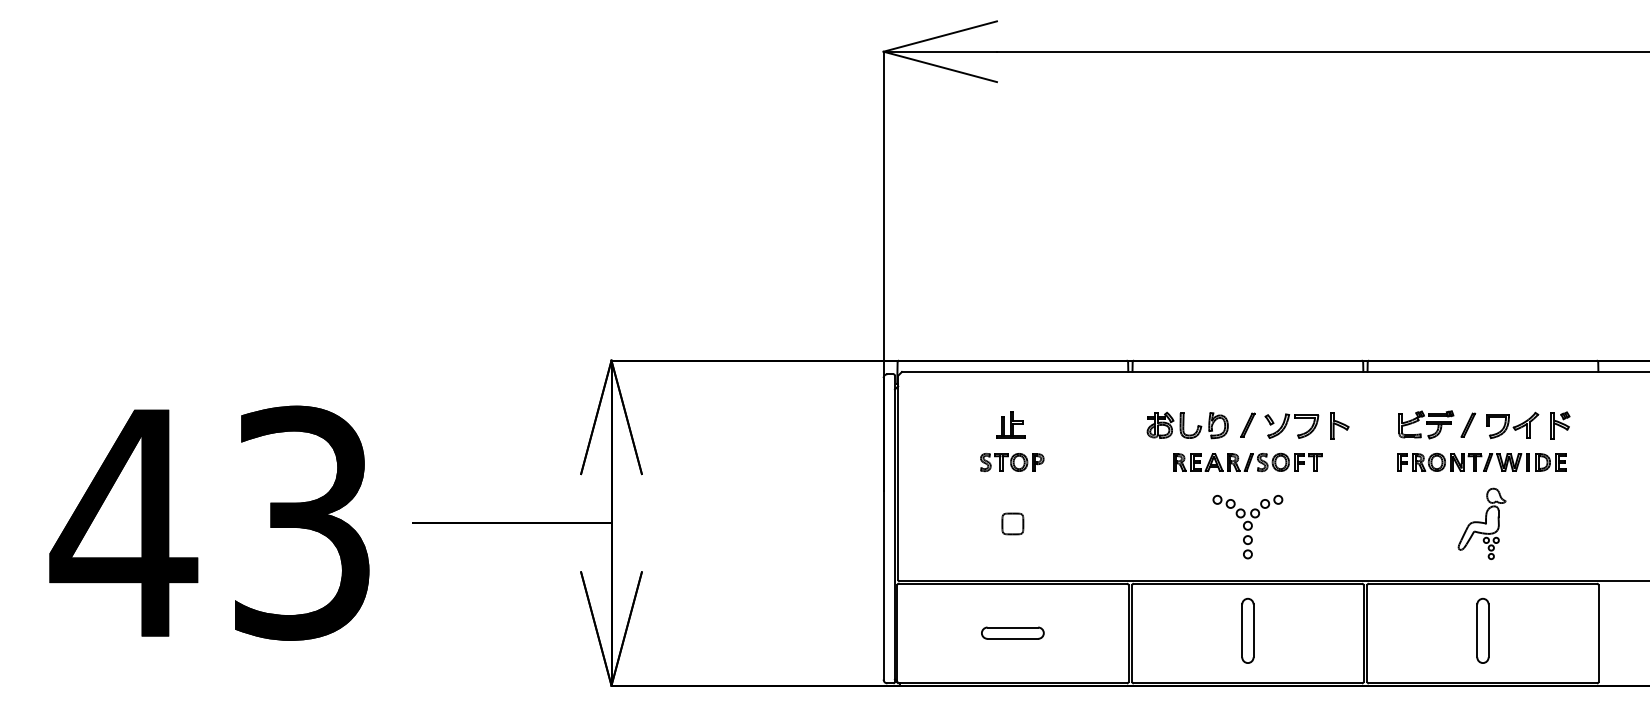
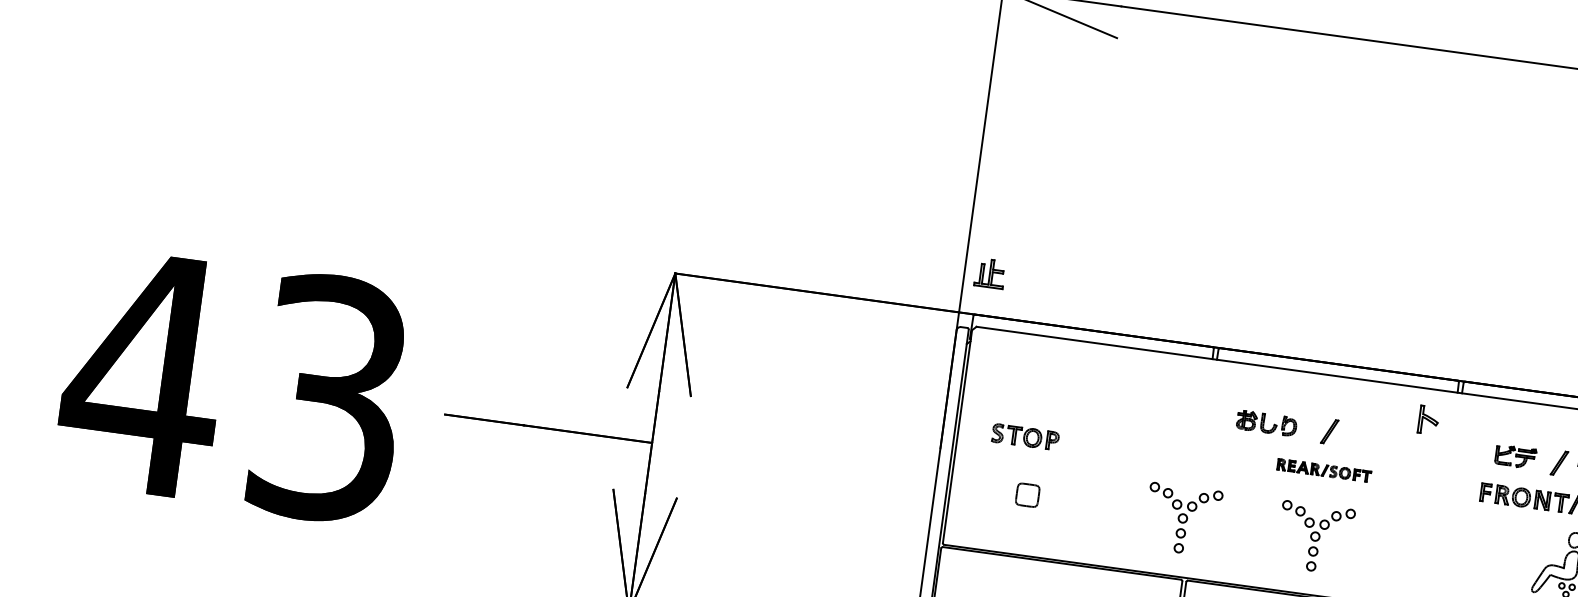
part: (1010, 424) -> (989, 272), moved
part: (1426, 424) -> (1515, 456), size x0.7
part: (1187, 425) -> (1266, 423), size x0.7
part: (1291, 425) -> (1375, 438), removed
part: (1339, 425) -> (1428, 420), moved
part: (1012, 462) -> (1025, 437), moved
part: (1247, 462) -> (1323, 470), size x0.6
part: (1012, 523) -> (1027, 494), moved
part: (1120, 526) -> (1182, 519), added

